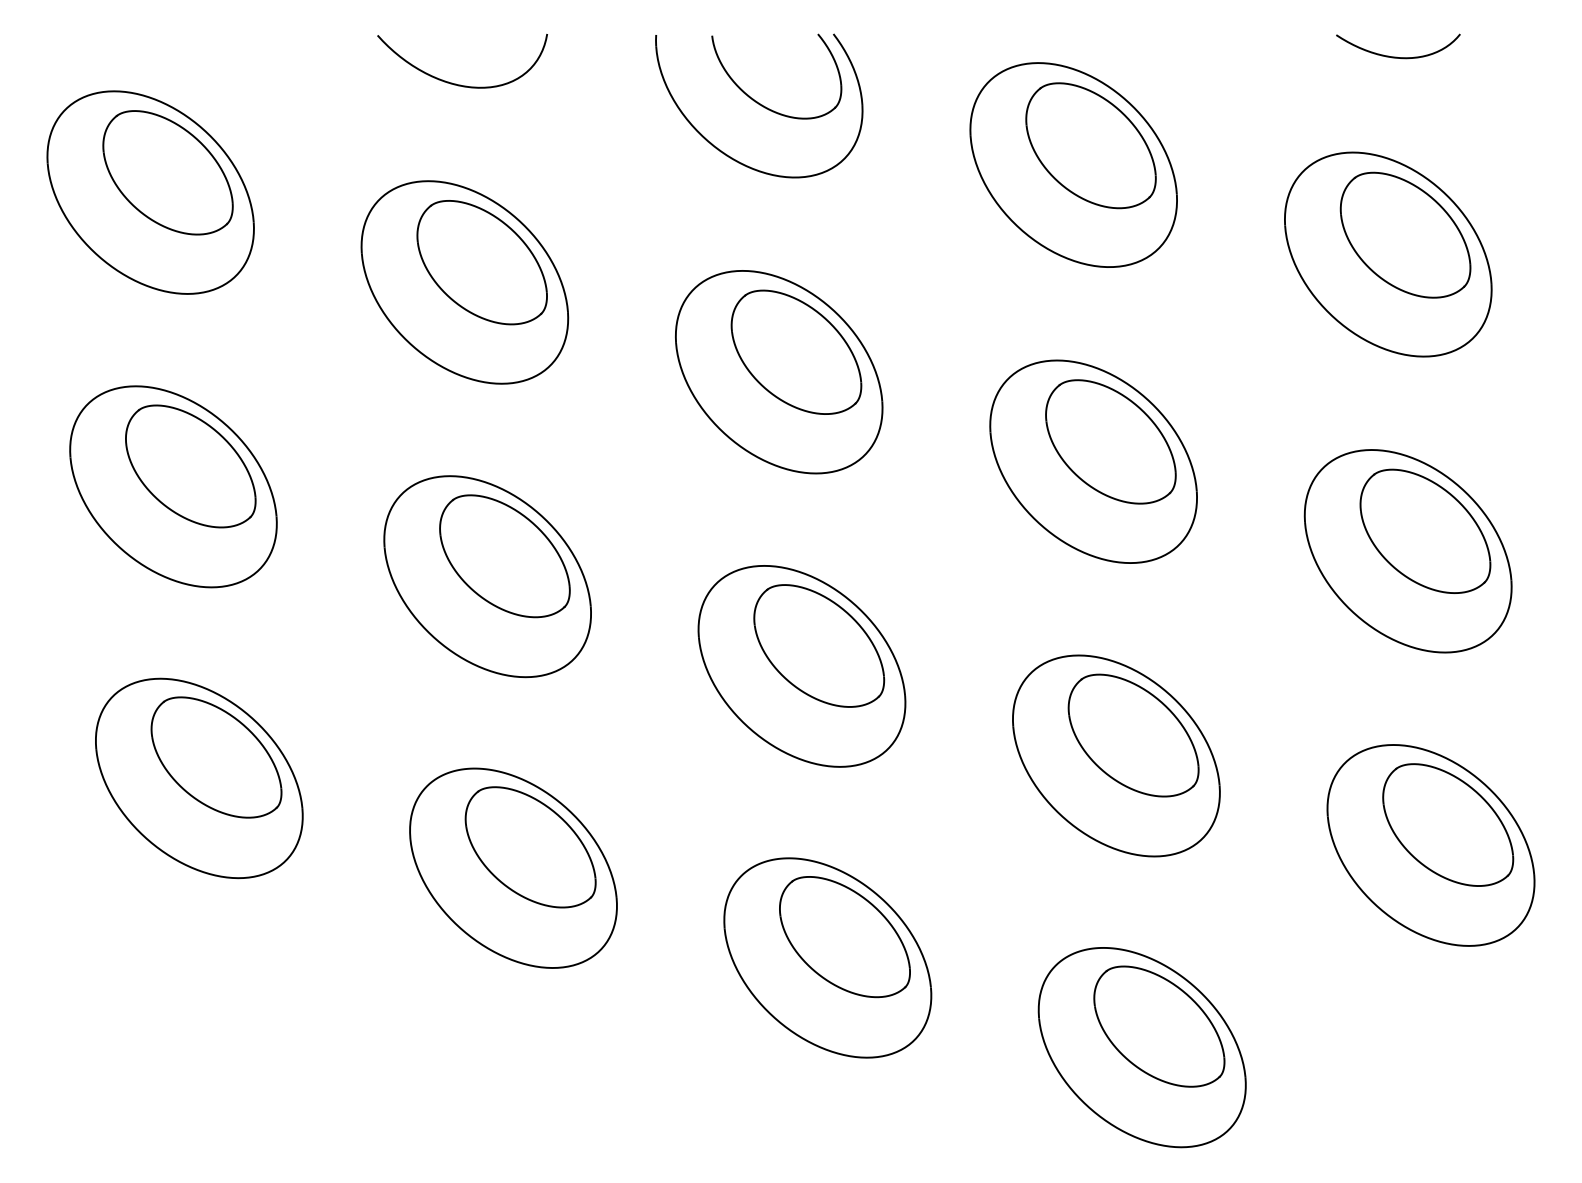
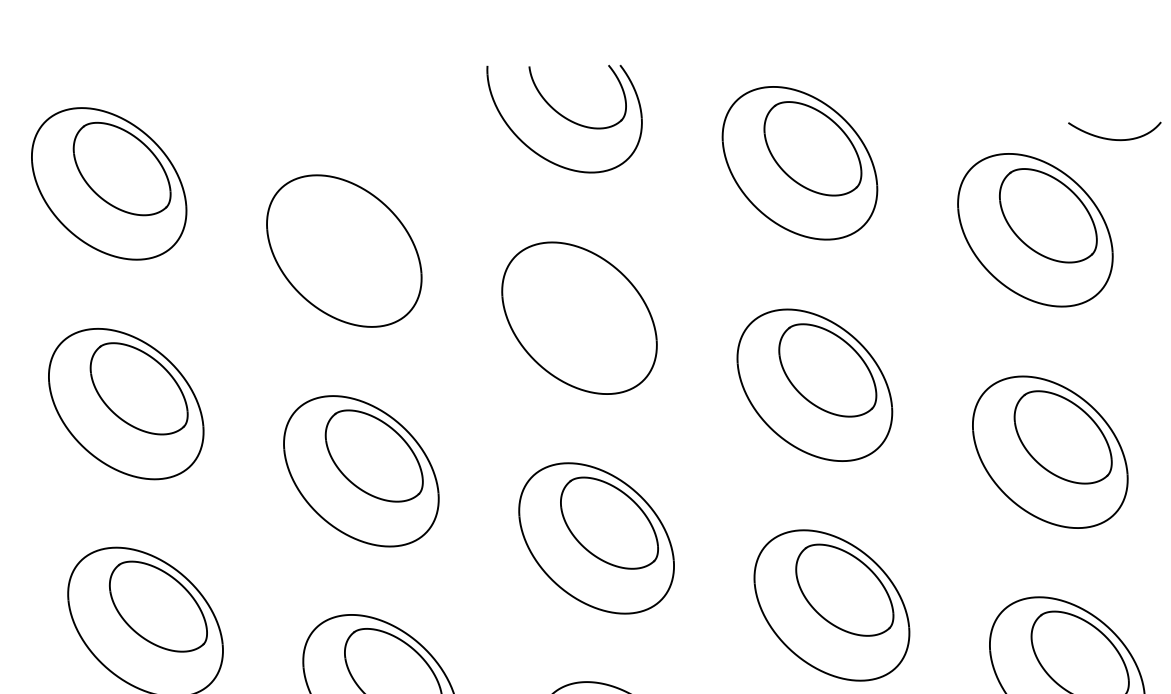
curve: (1396, 56) -> (1113, 138), moved
curve: (456, 83) -> (338, 102), removed
part: (481, 262) -> (356, 236), removed
part: (796, 351) -> (592, 302), removed

